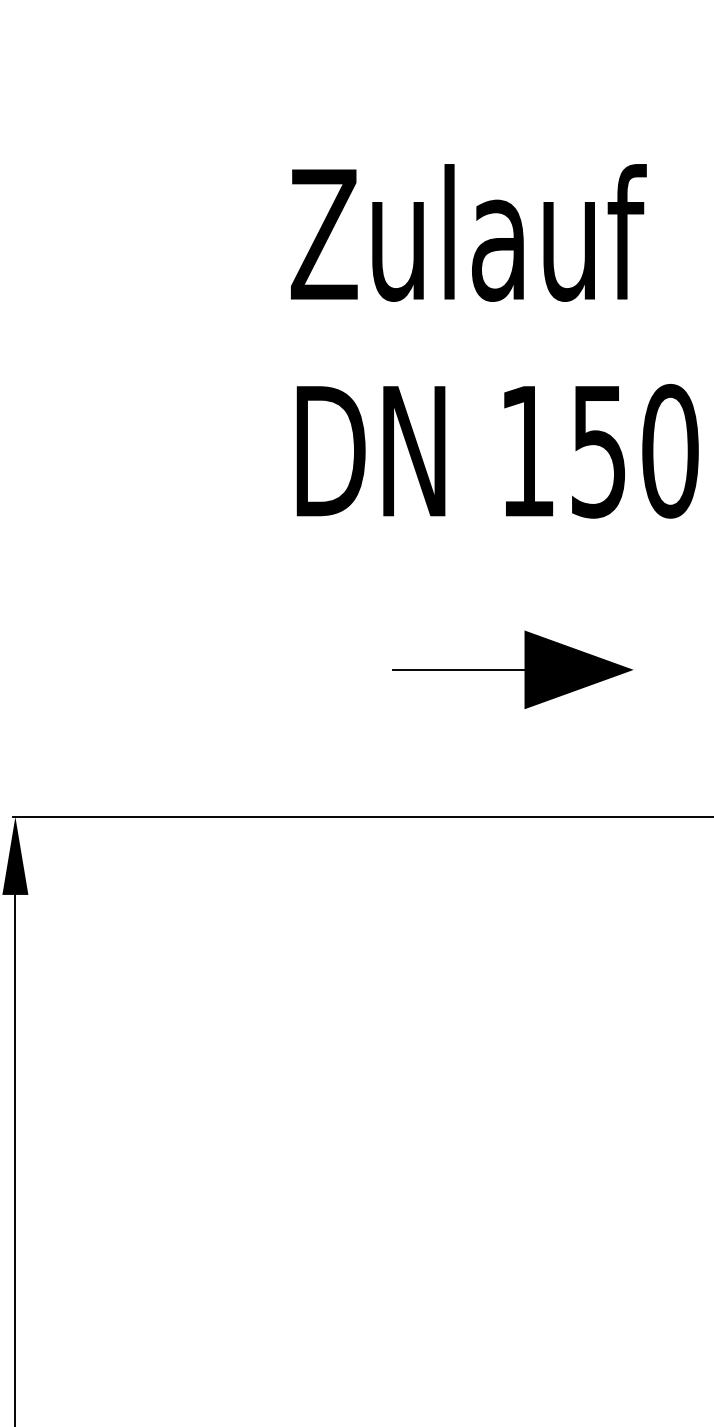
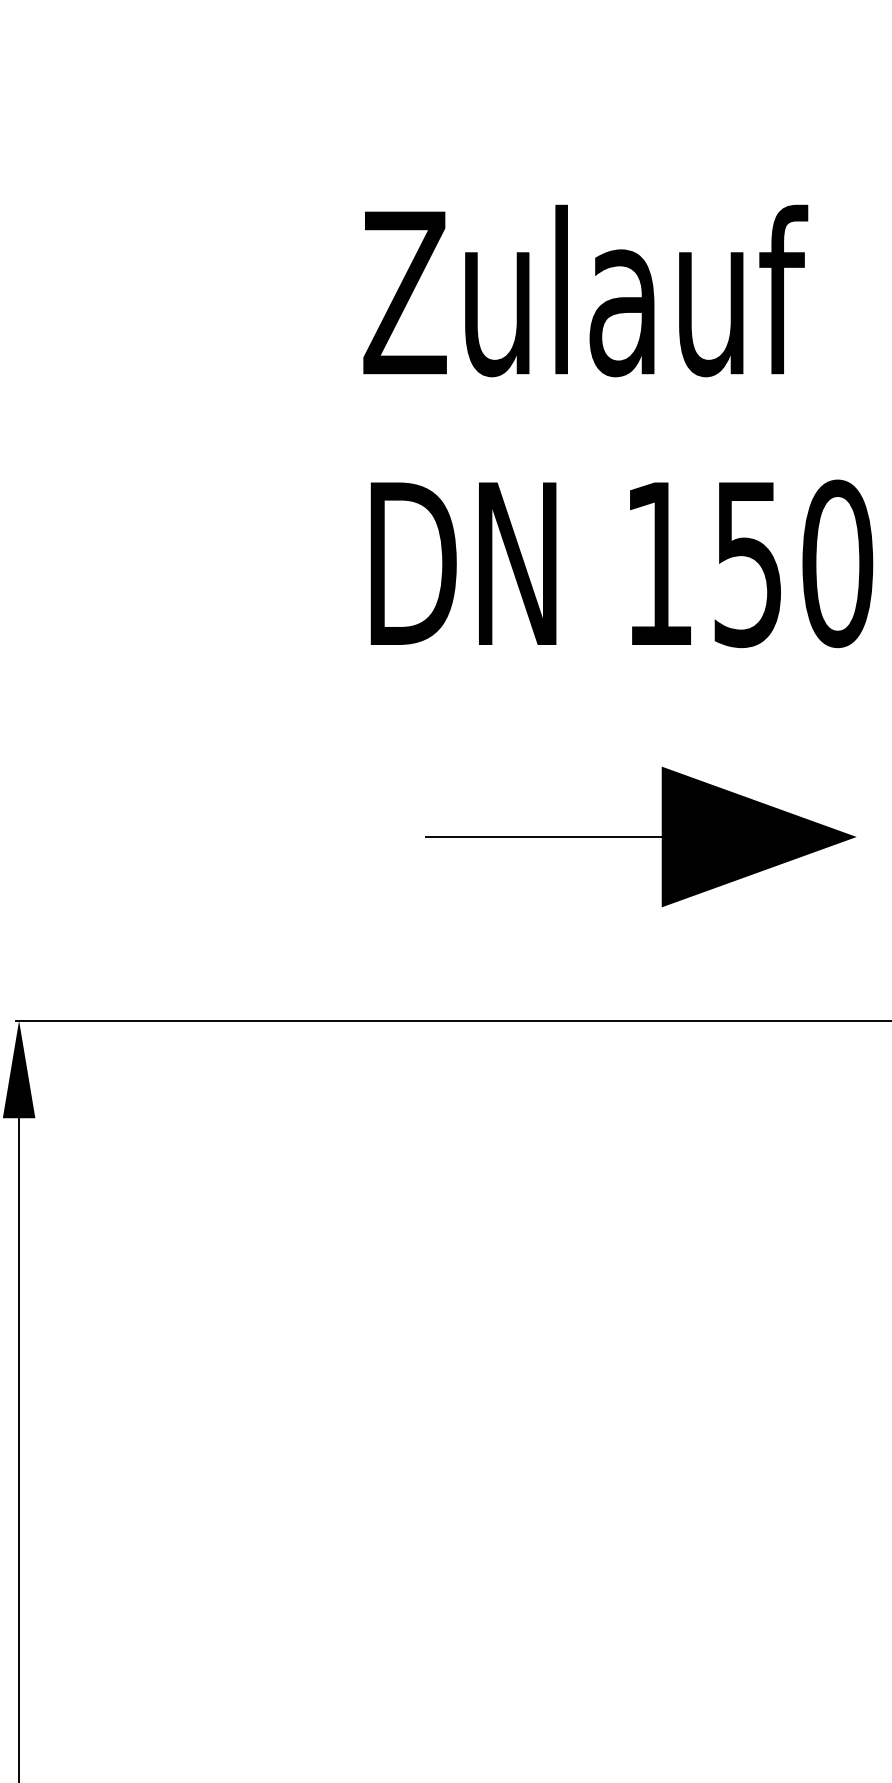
part: (512, 669) -> (640, 836), size x1.43

